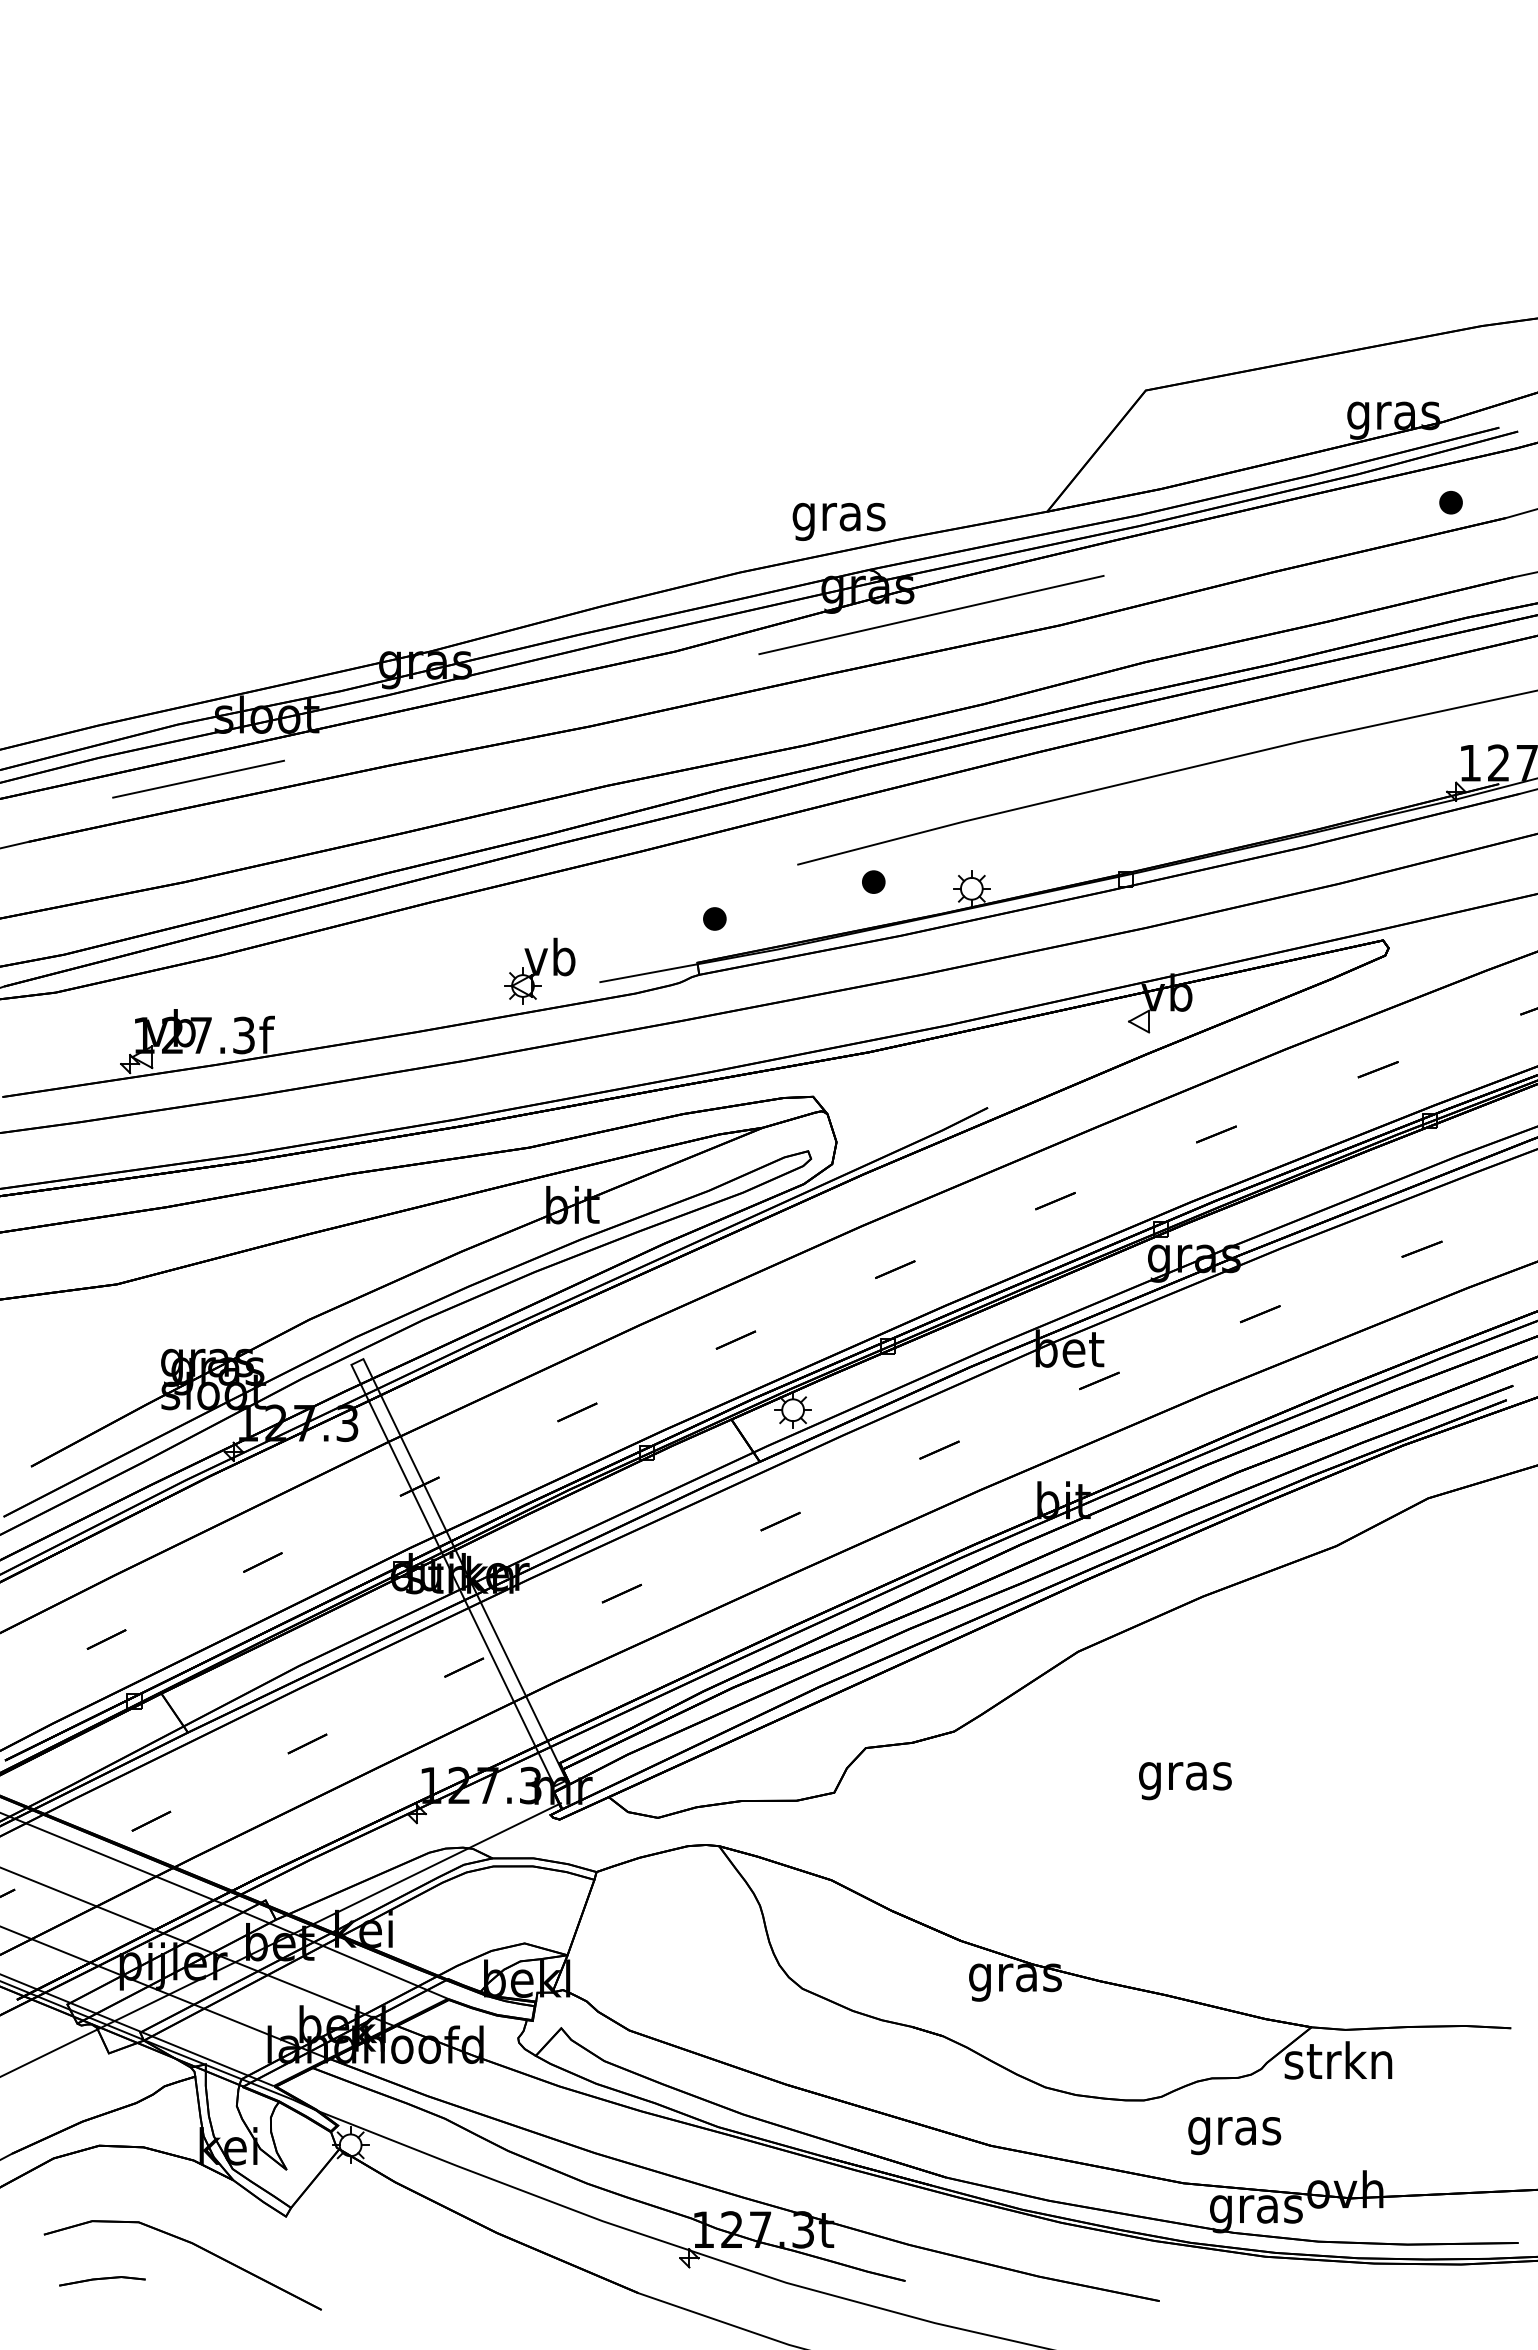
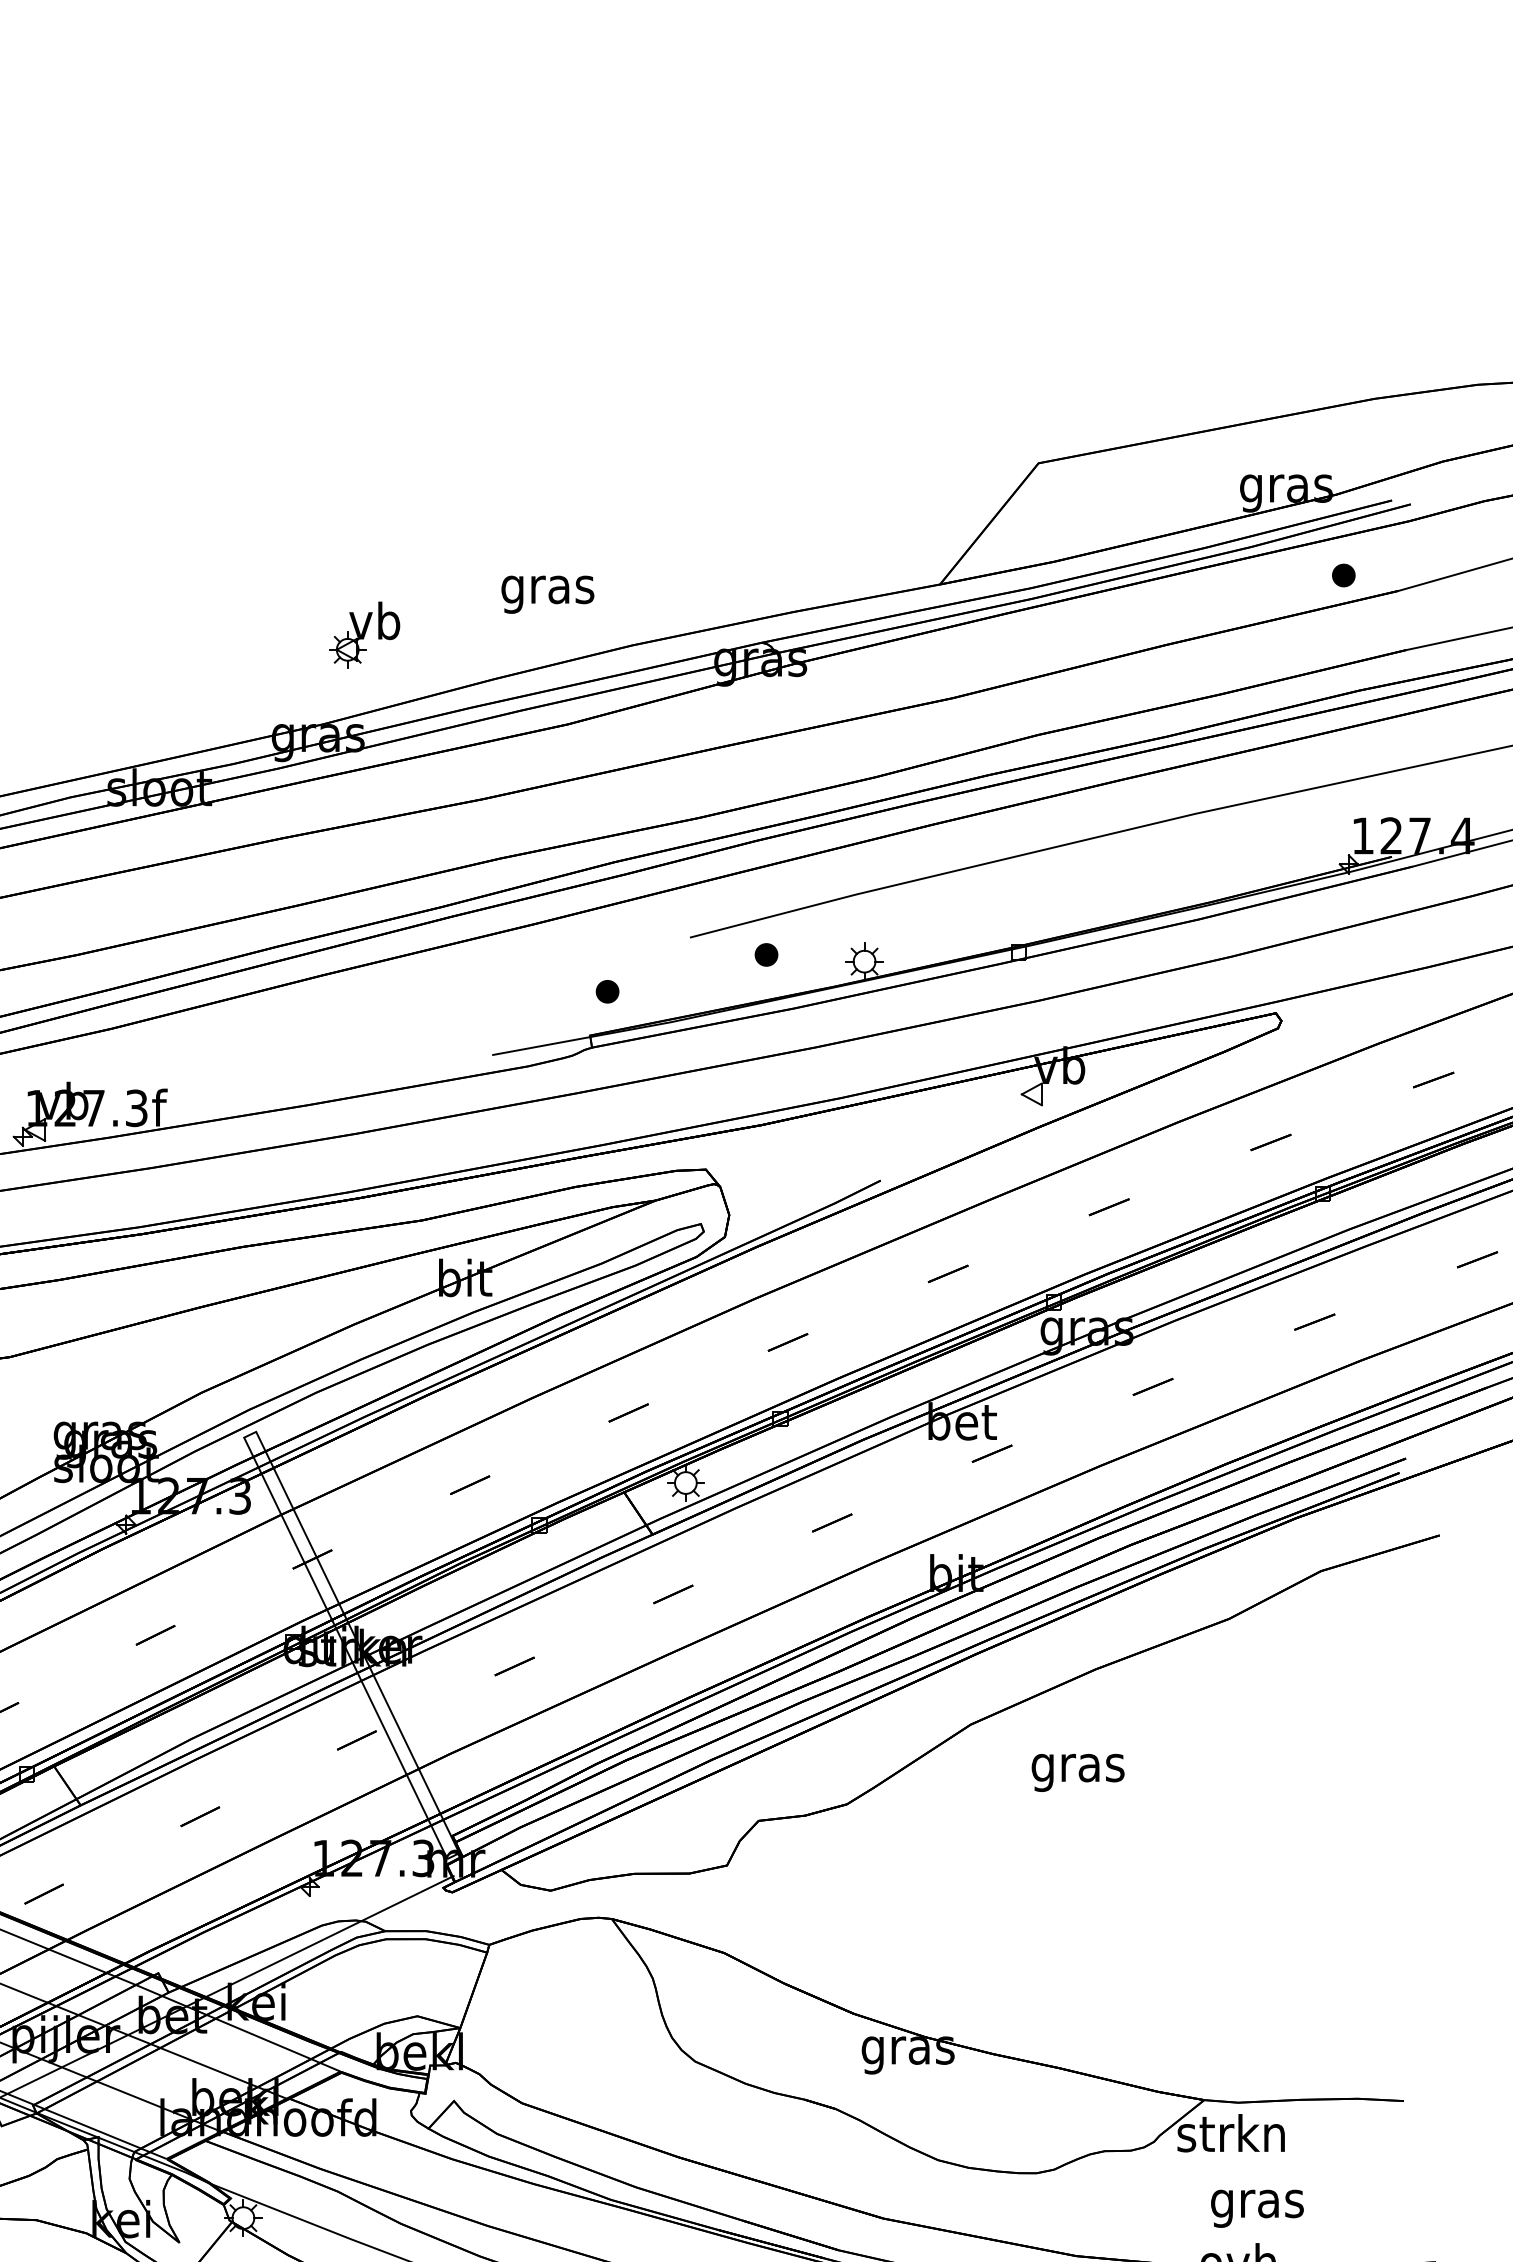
text: (838, 521) -> (547, 594), moved
line: (931, 614) -> (824, 687), removed
line: (198, 778) -> (91, 851), removed
part: (539, 970) -> (364, 634), moved
text: (1185, 1781) -> (1078, 1773), moved
text: (1234, 2136) -> (1257, 2209), moved

